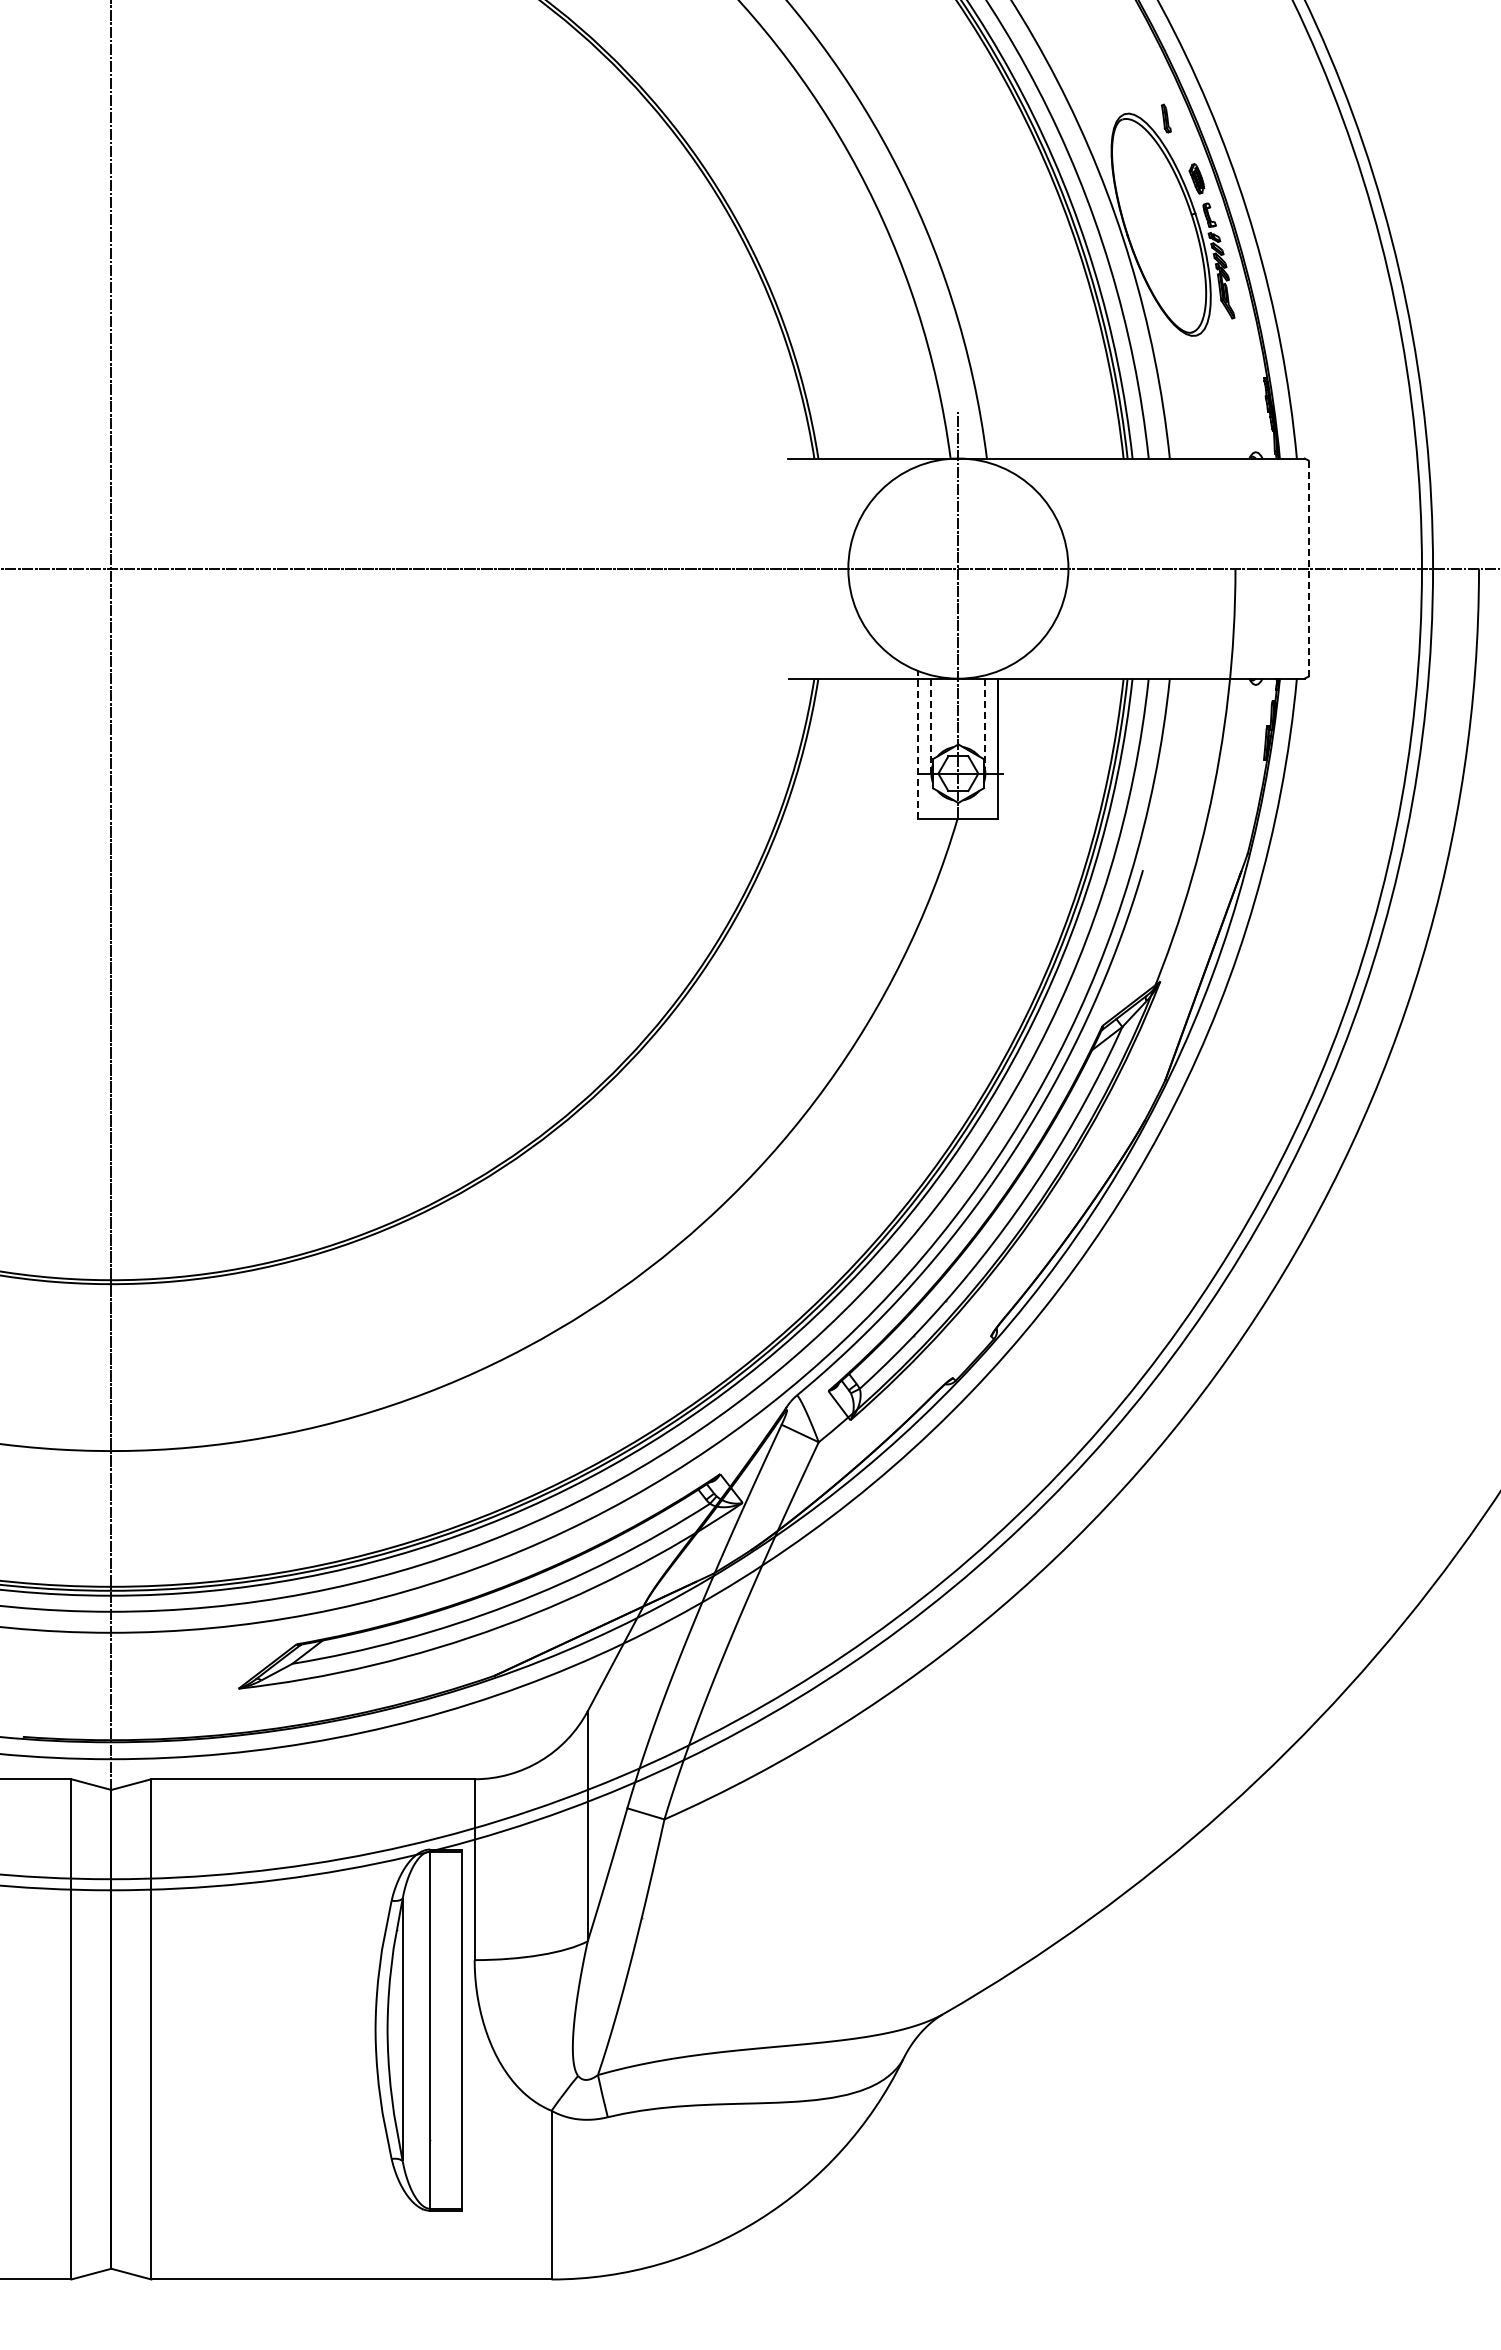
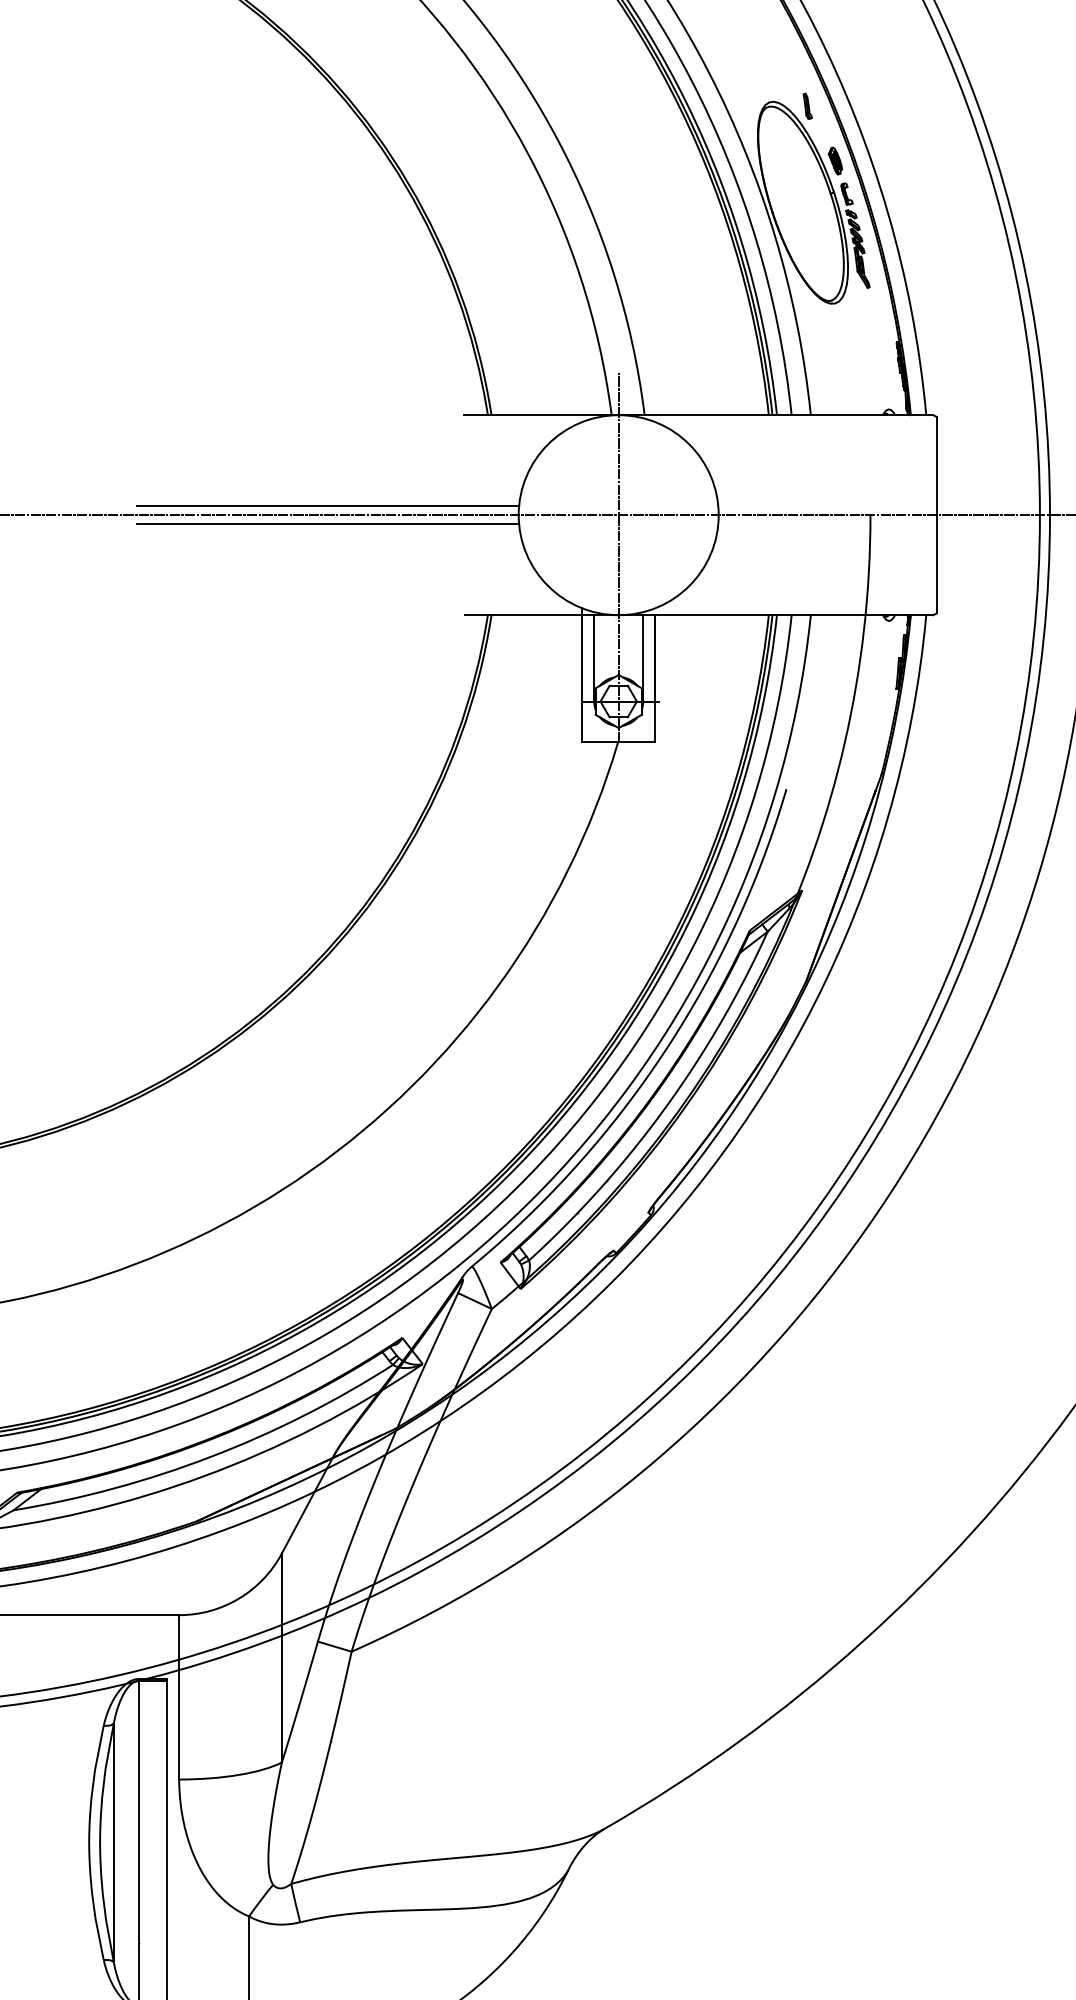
line: (638, 558) -> (328, 506), added
line: (1308, 568) -> (936, 515), dashed -> solid
line: (638, 578) -> (328, 524), added
line: (931, 726) -> (594, 658), dashed -> solid
line: (985, 726) -> (643, 658), dashed -> solid
line: (918, 744) -> (582, 675), dashed -> solid

